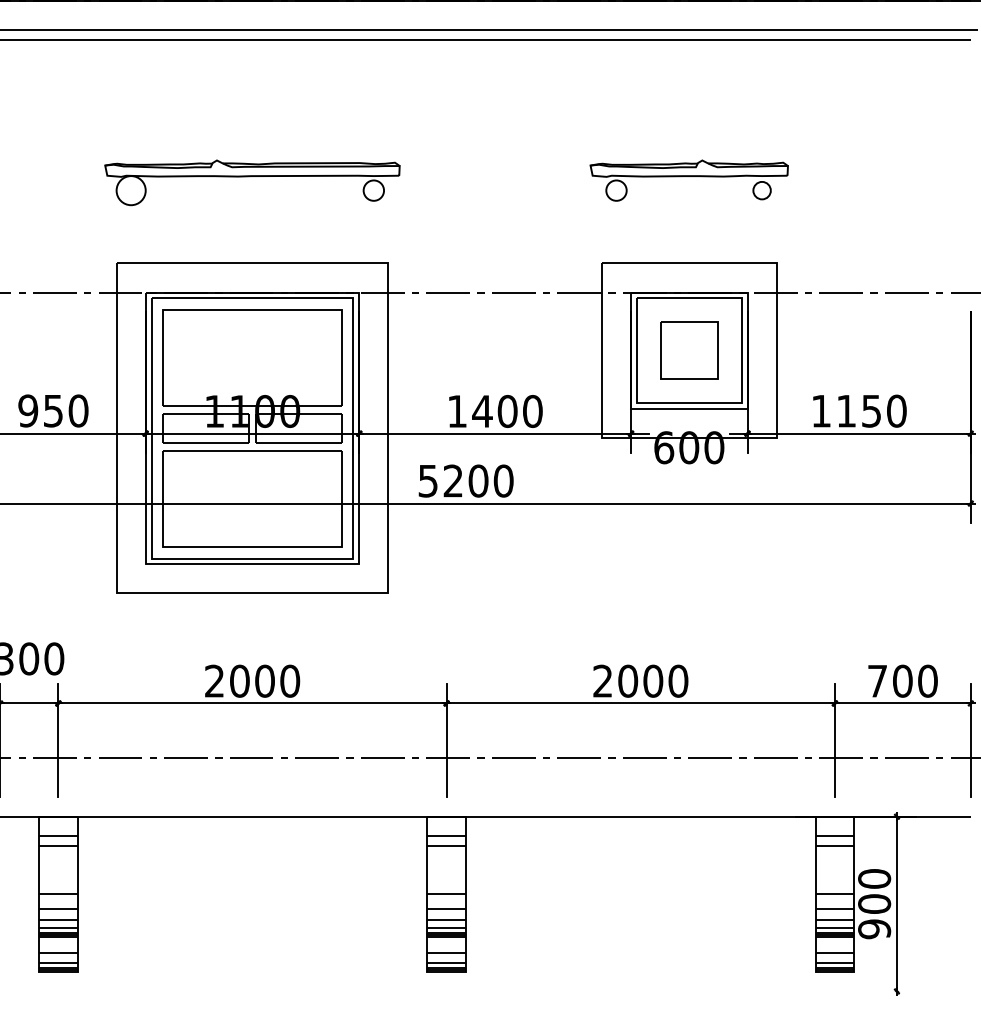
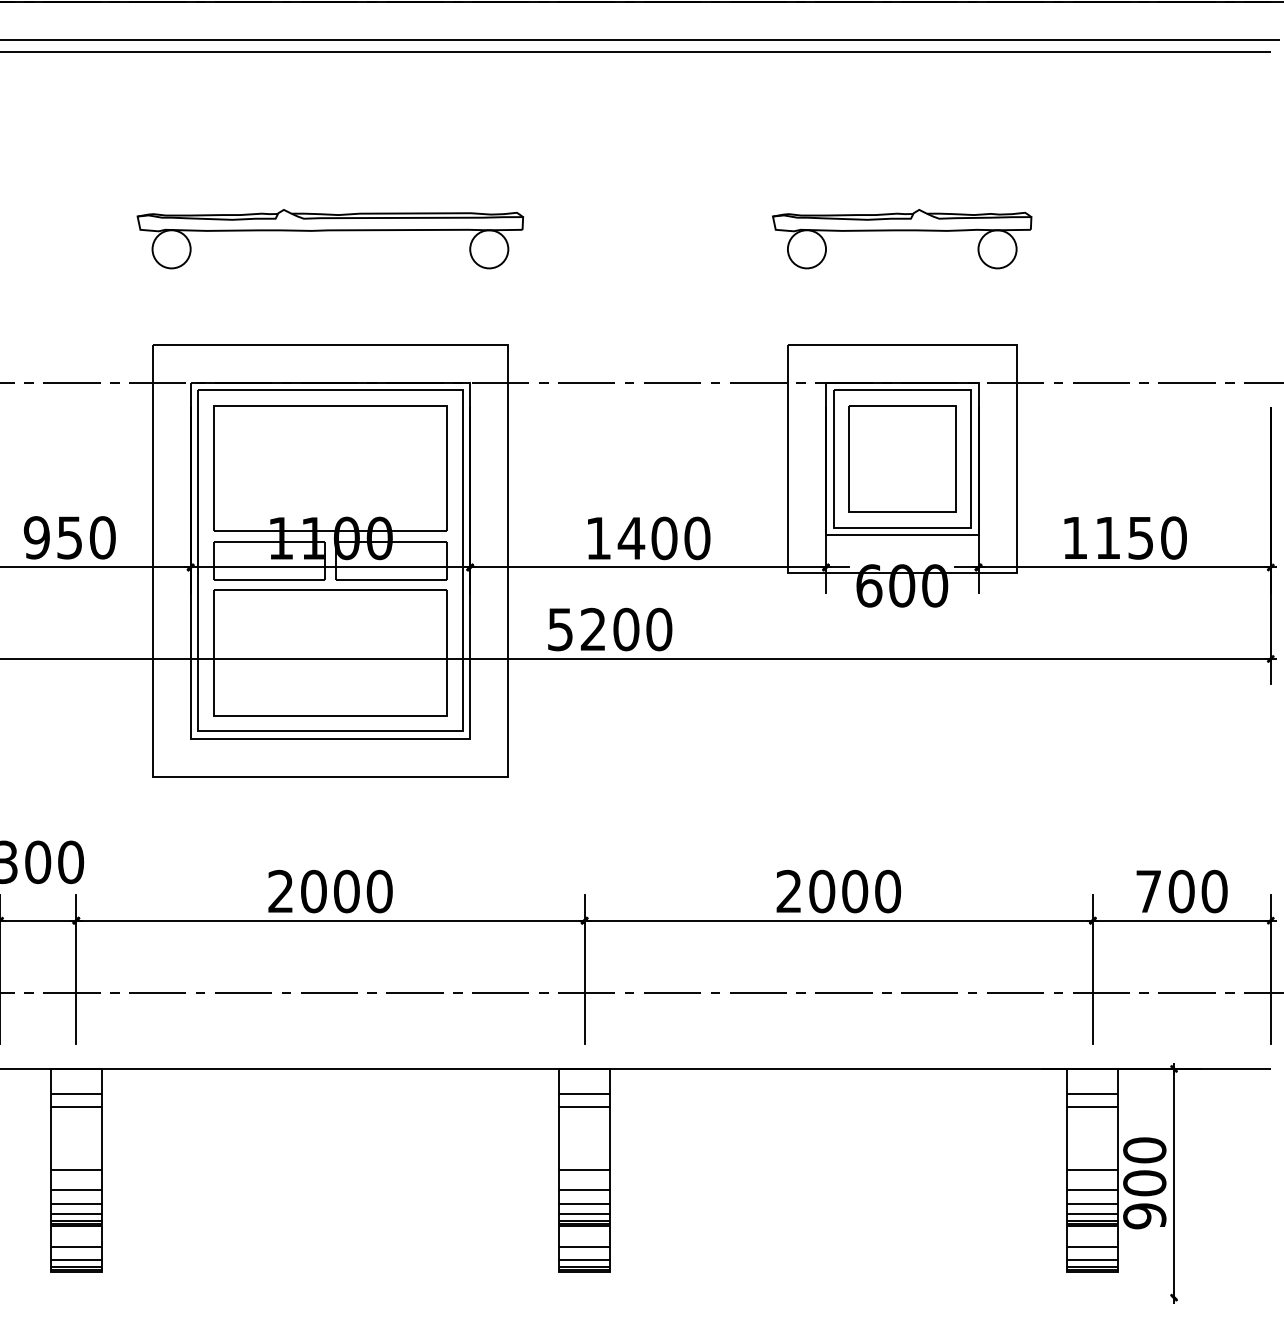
circle: (374, 190) -> (489, 249), size x1.43
circle: (616, 190) -> (806, 249), size x1.43
circle: (762, 190) -> (997, 249), size x1.67
part: (689, 350) -> (902, 458), size x1.43

